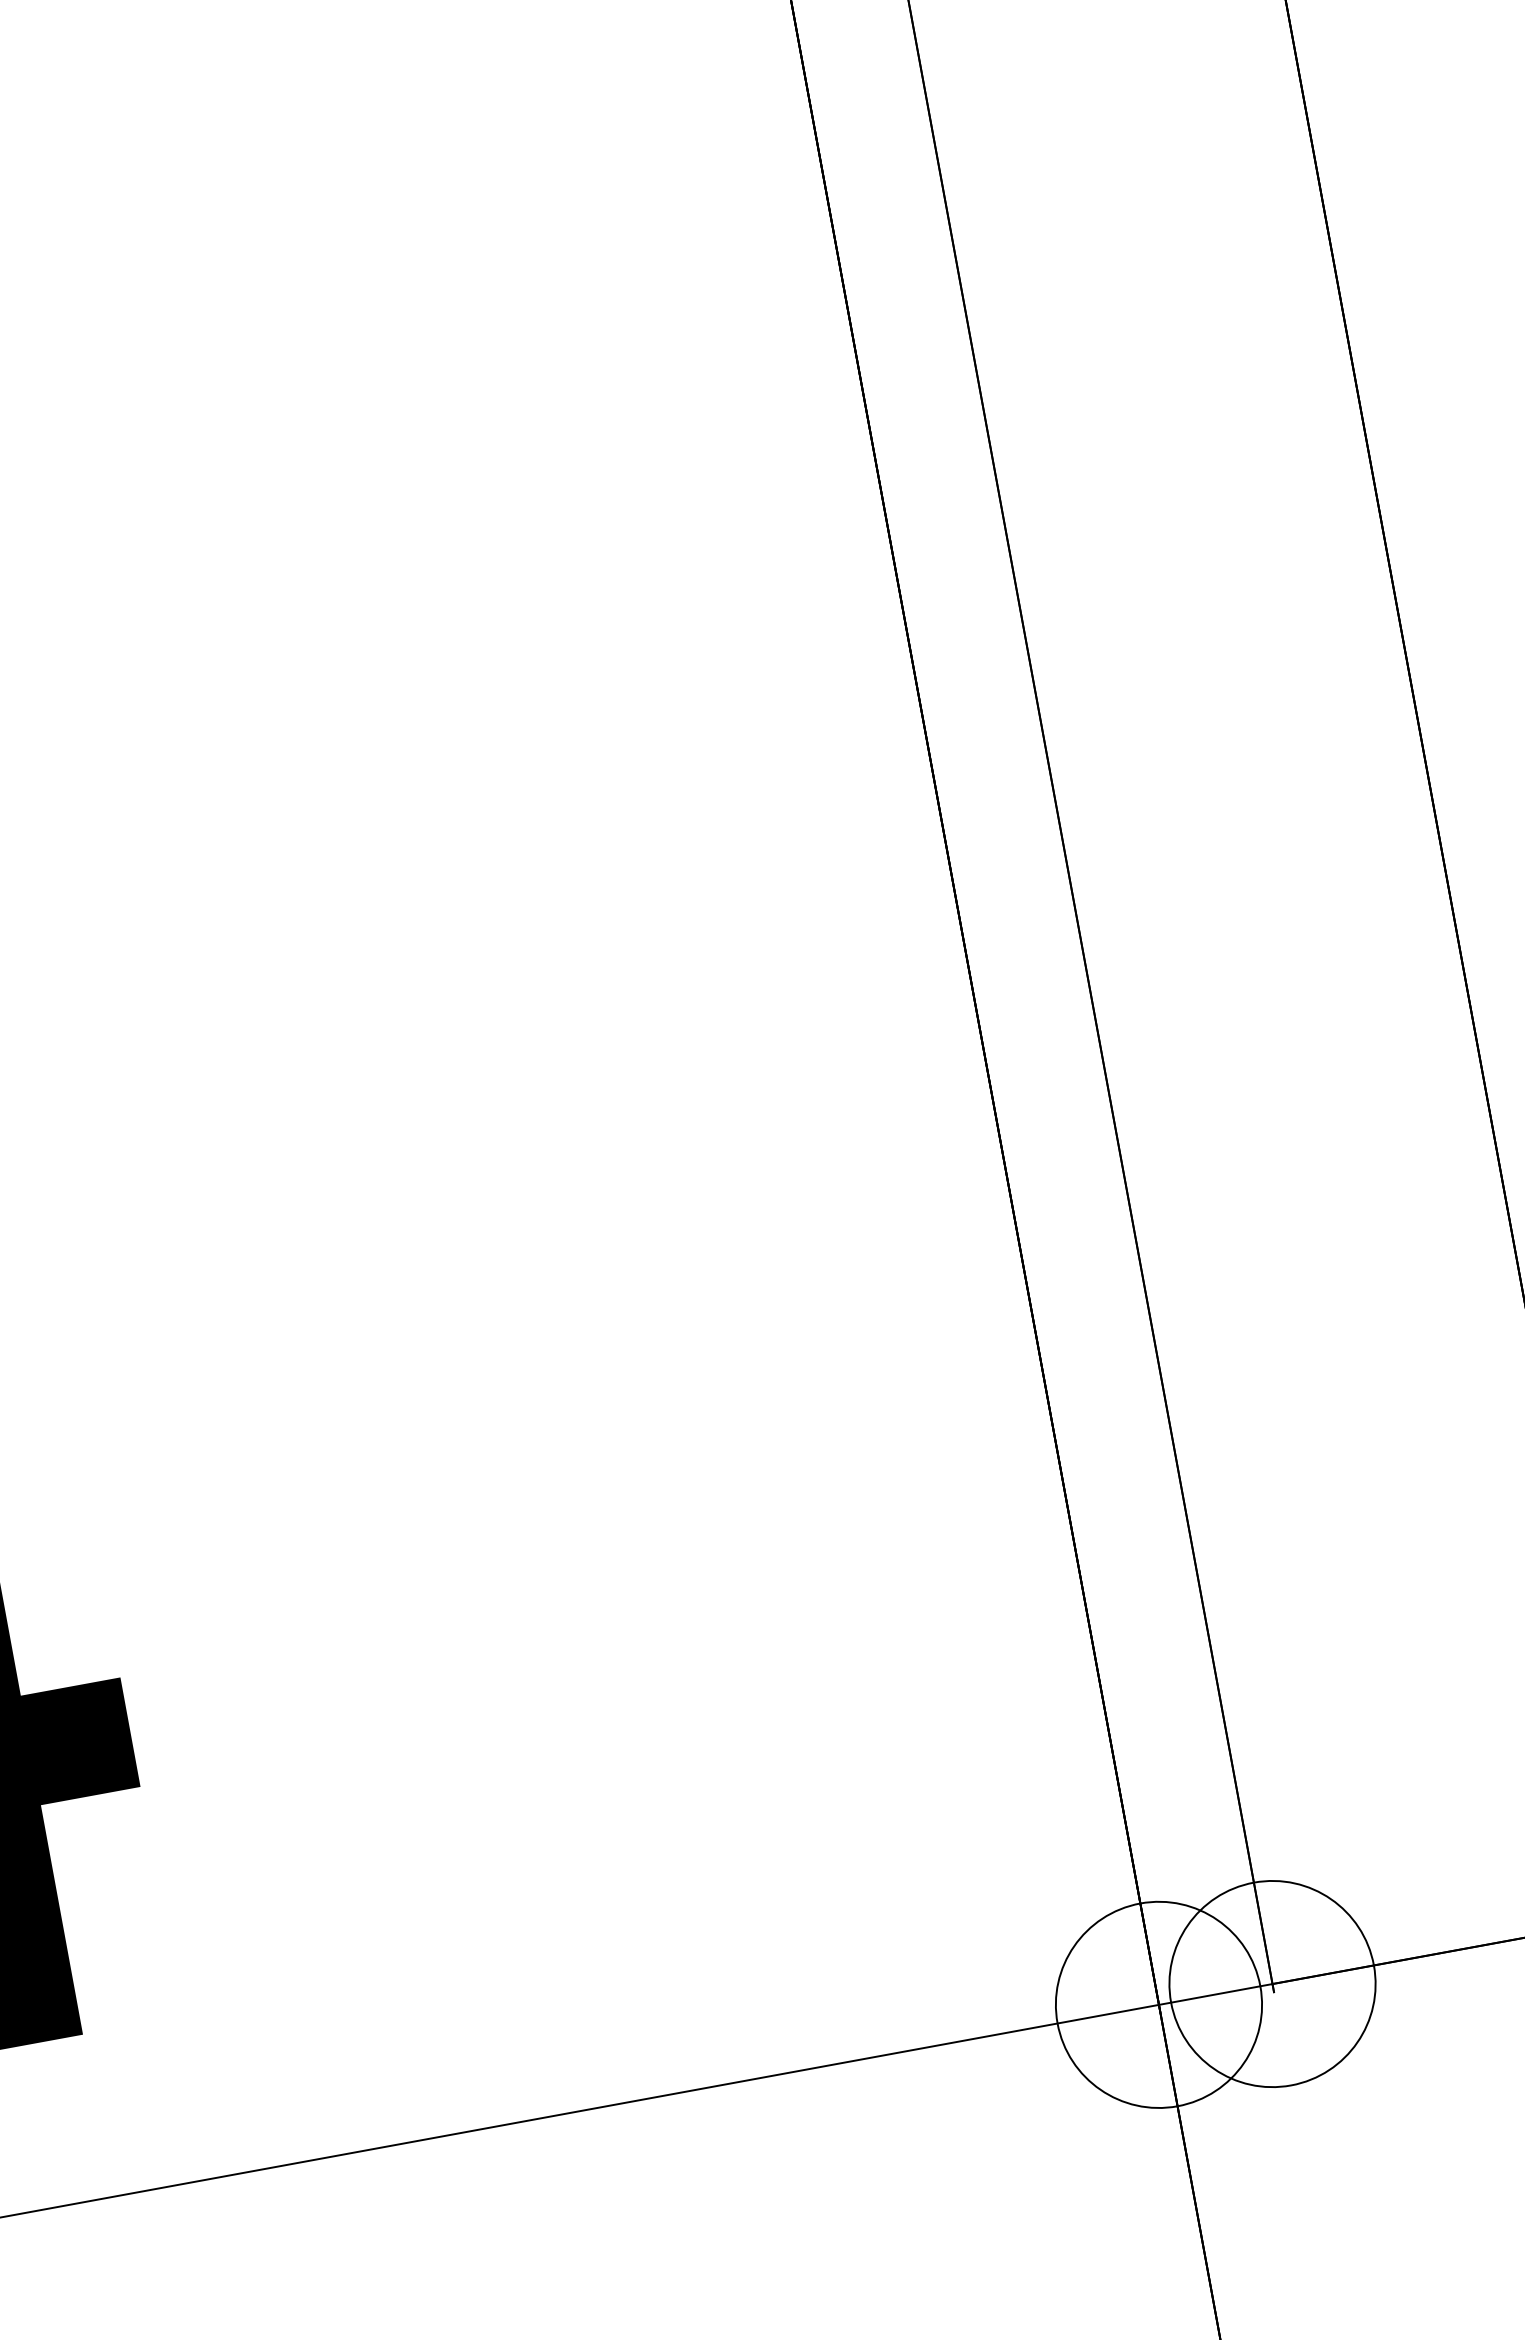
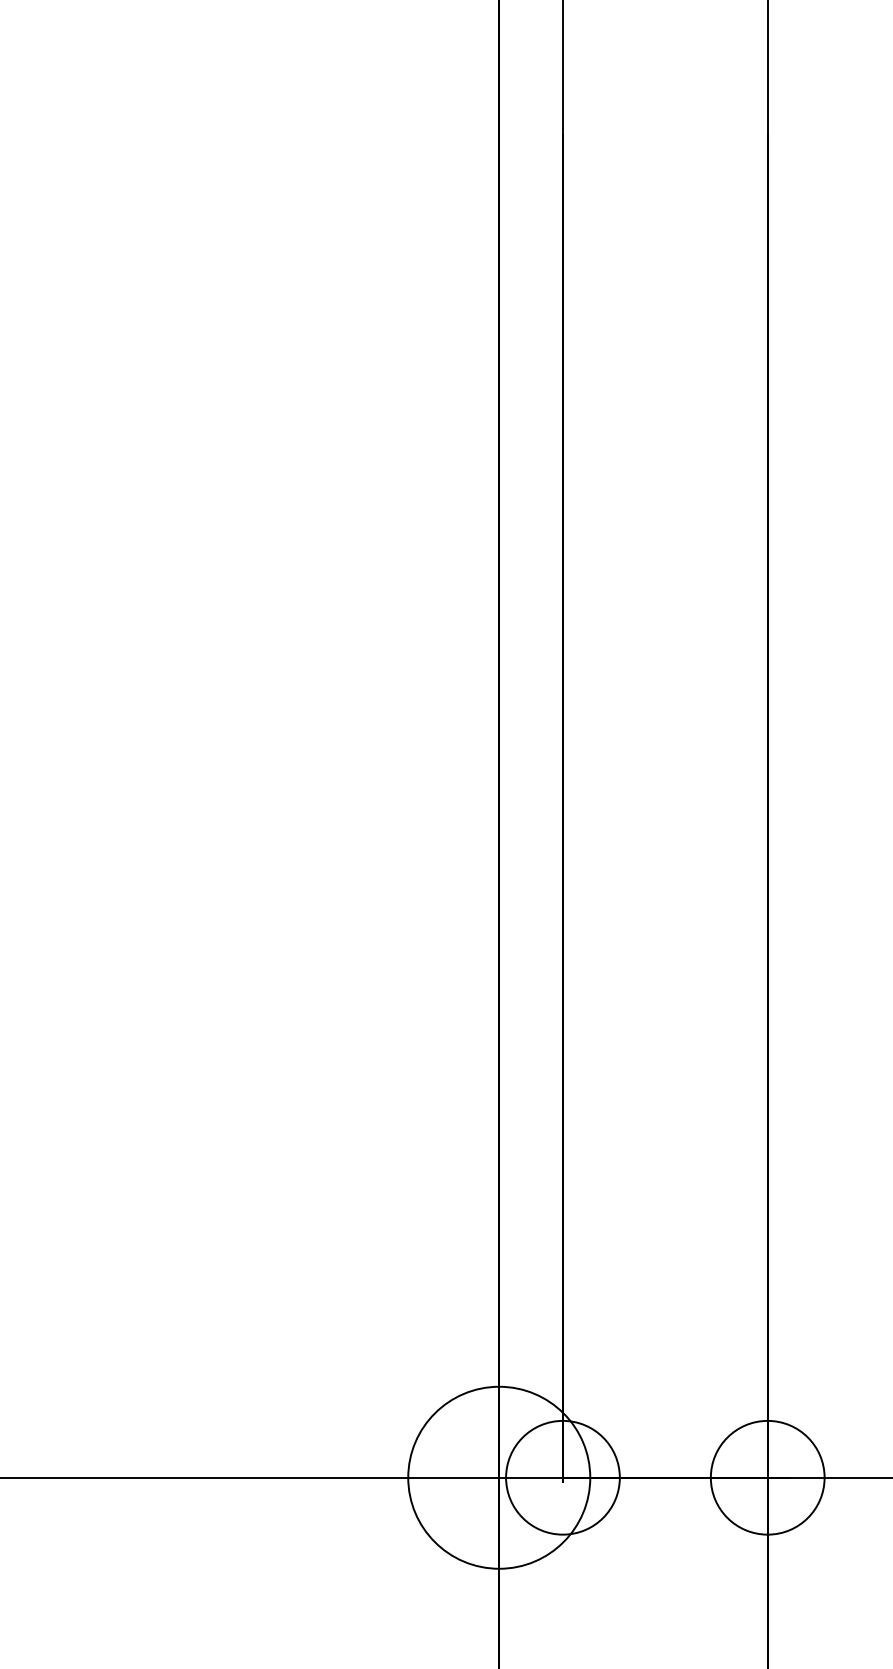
circle: (1159, 2004) -> (499, 1477), size x1.6

